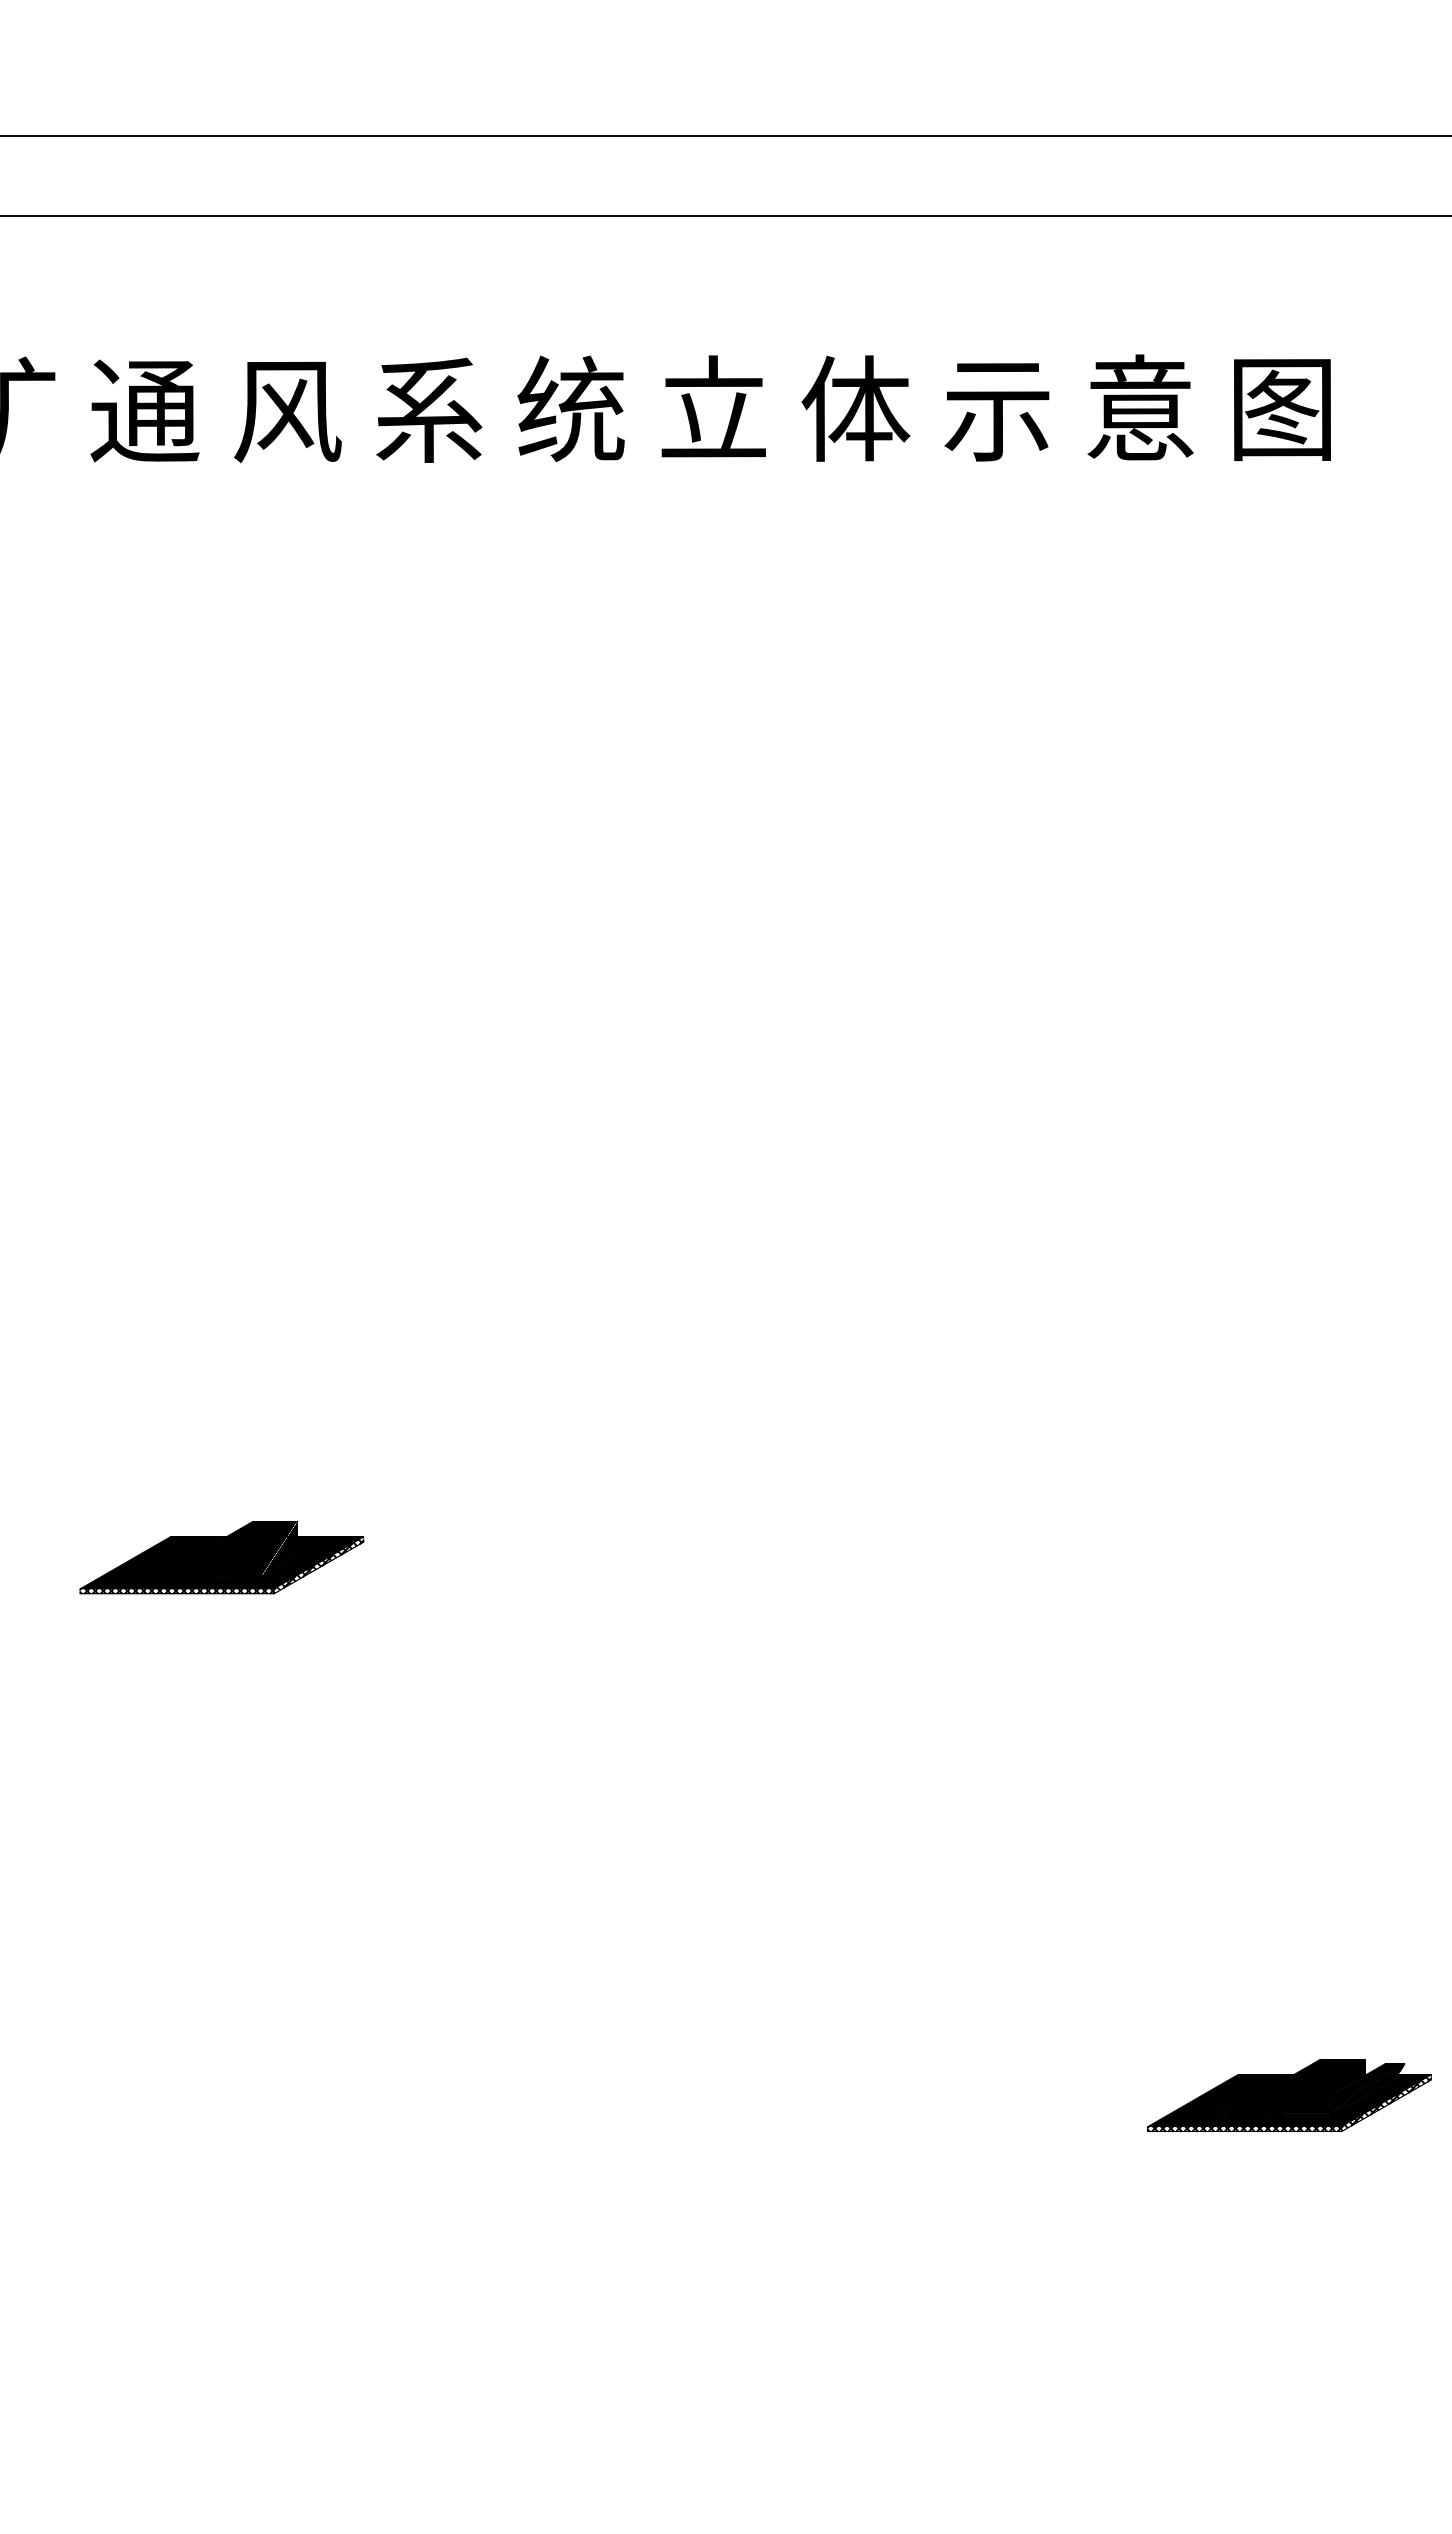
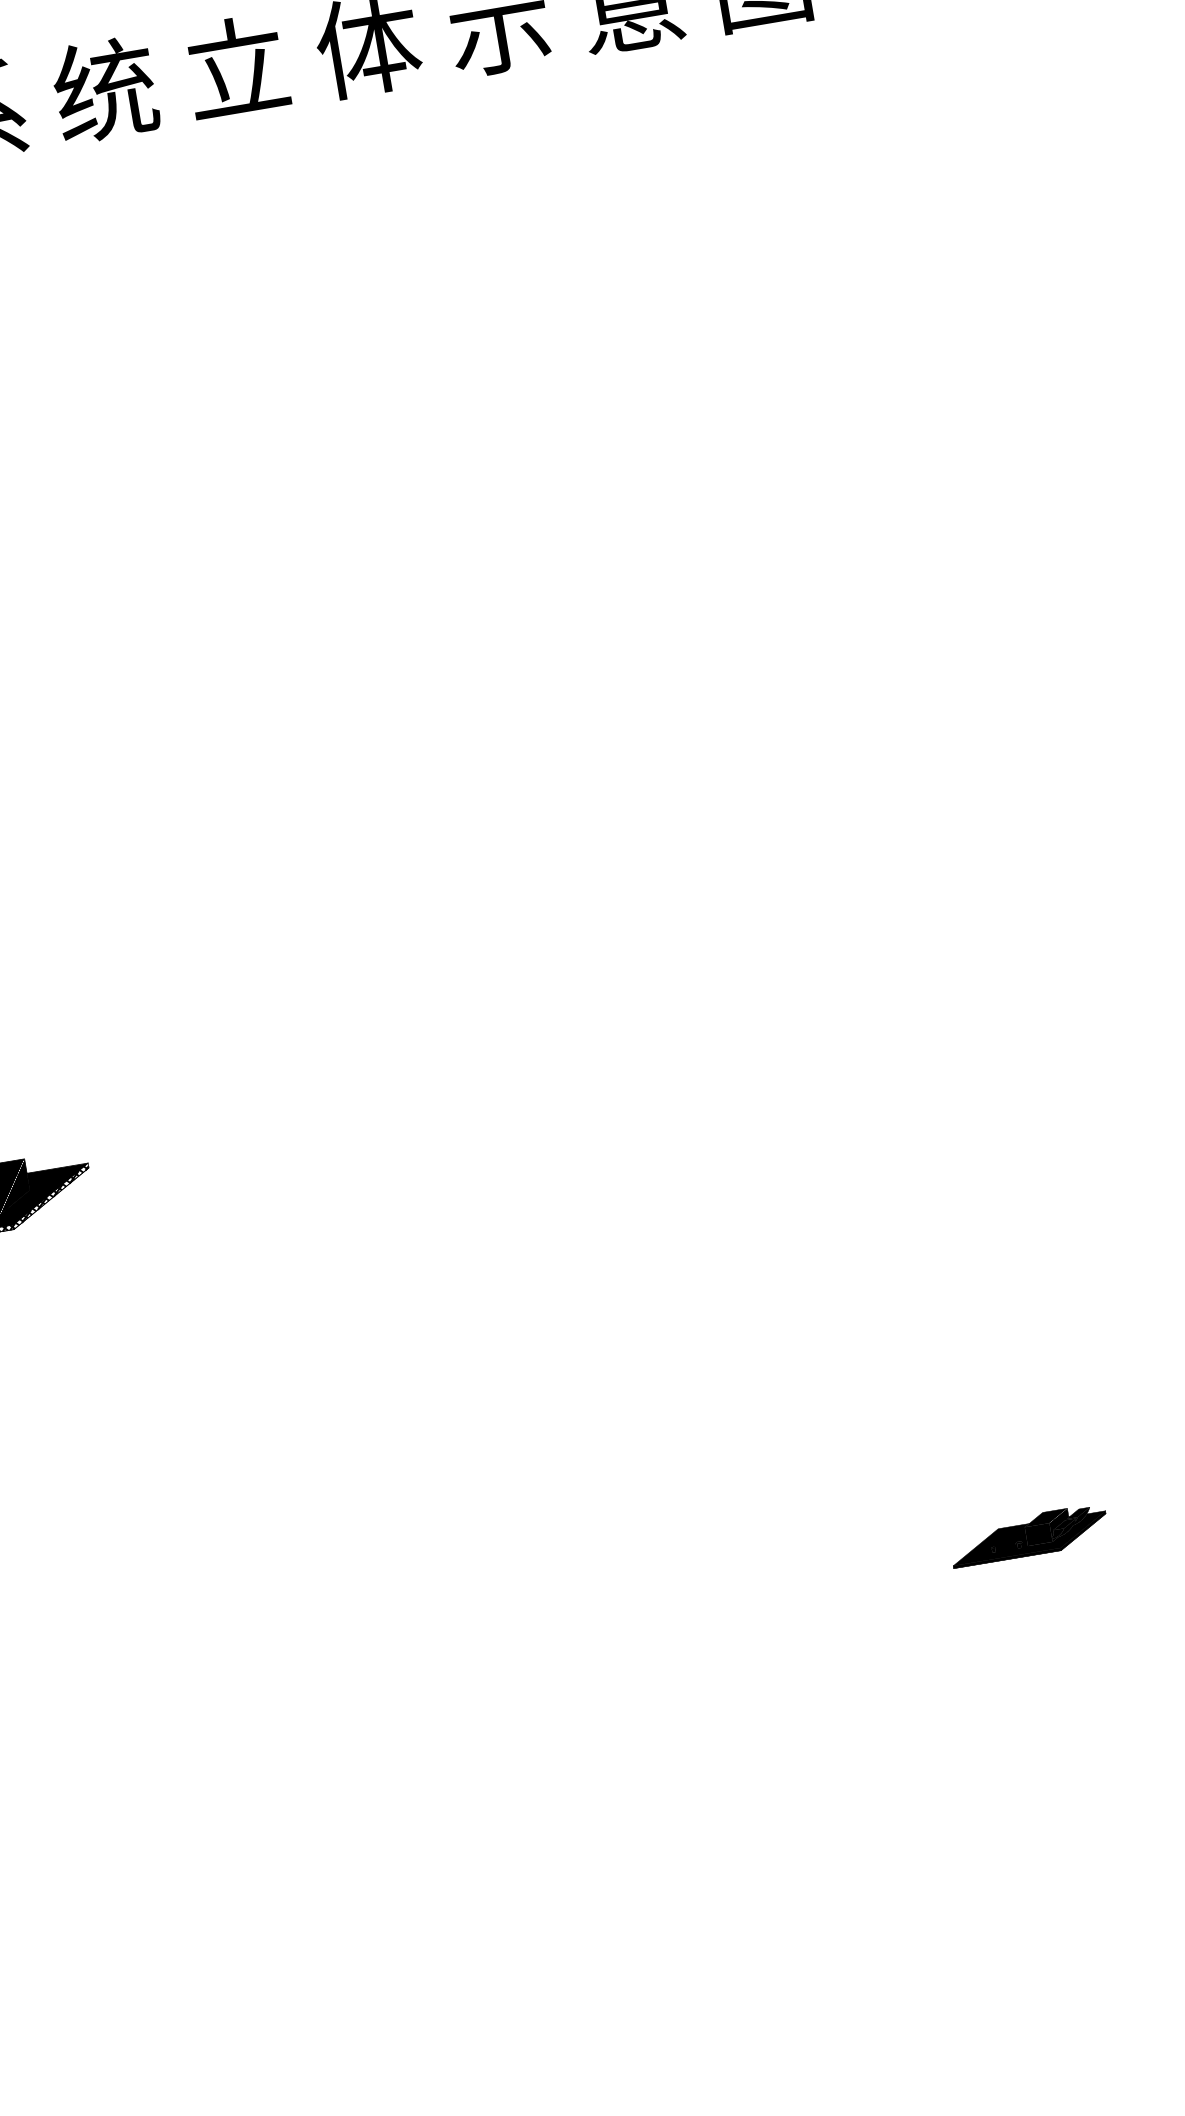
part: (1289, 2094) -> (1028, 1534), size x0.6

